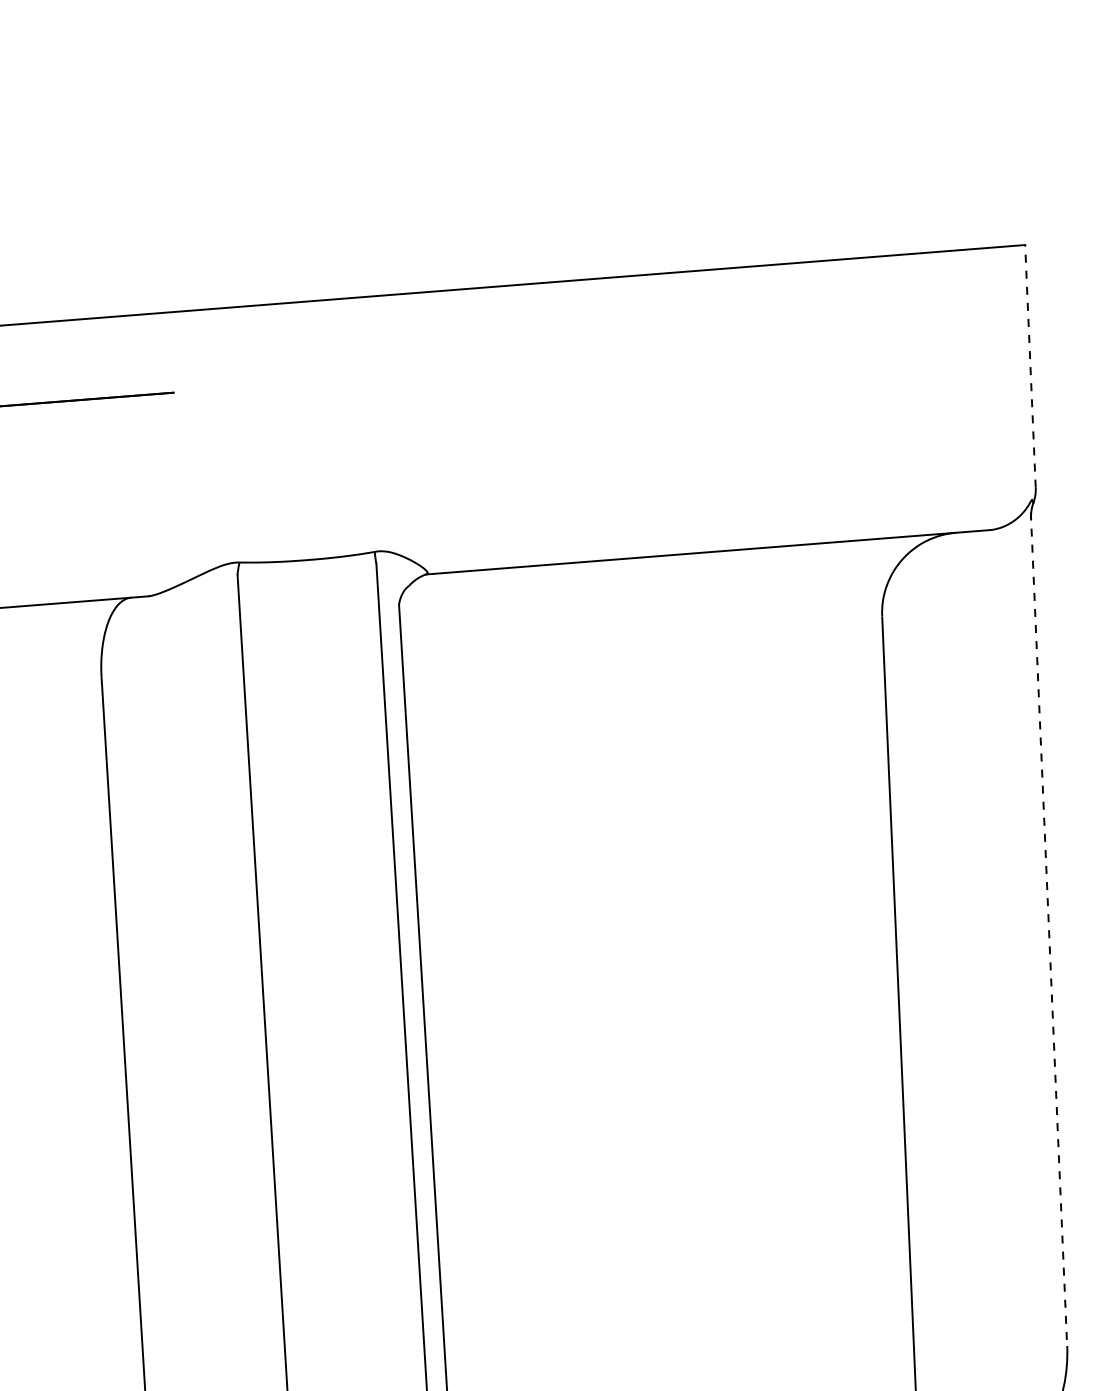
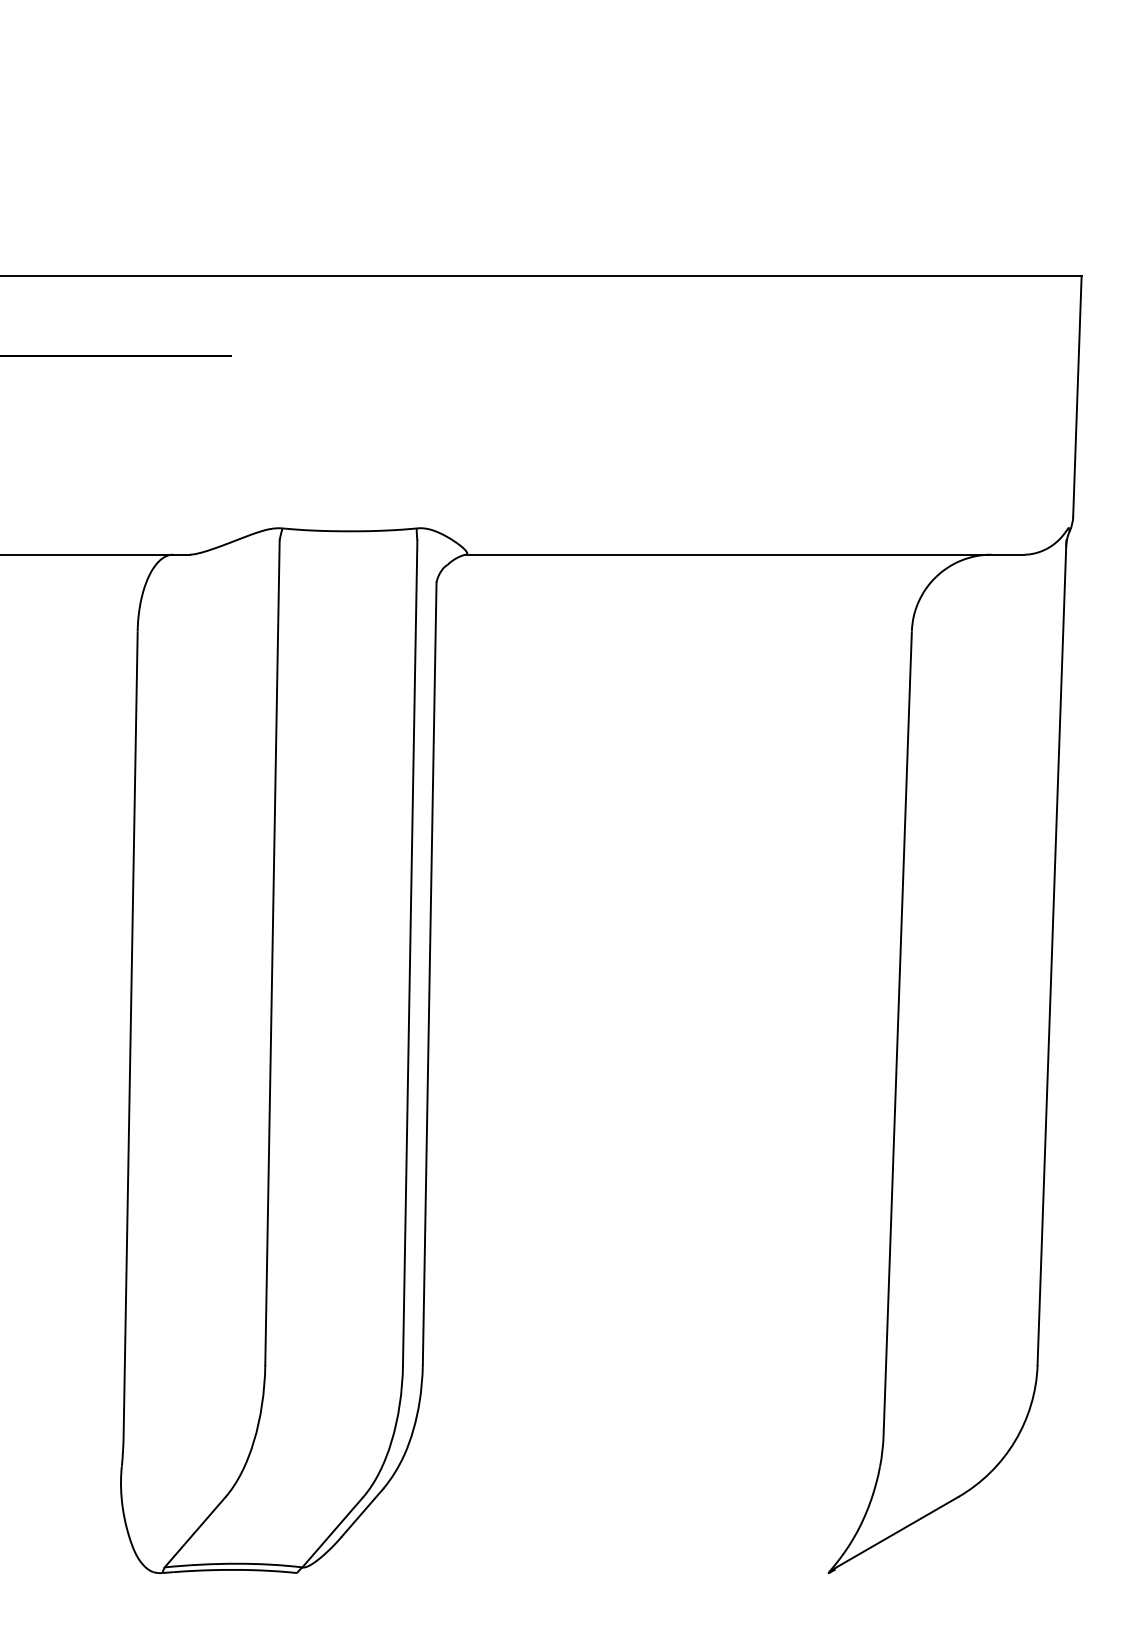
line: (1030, 365) -> (1077, 395), dashed -> solid
line: (1048, 930) -> (1051, 953), dashed -> solid

